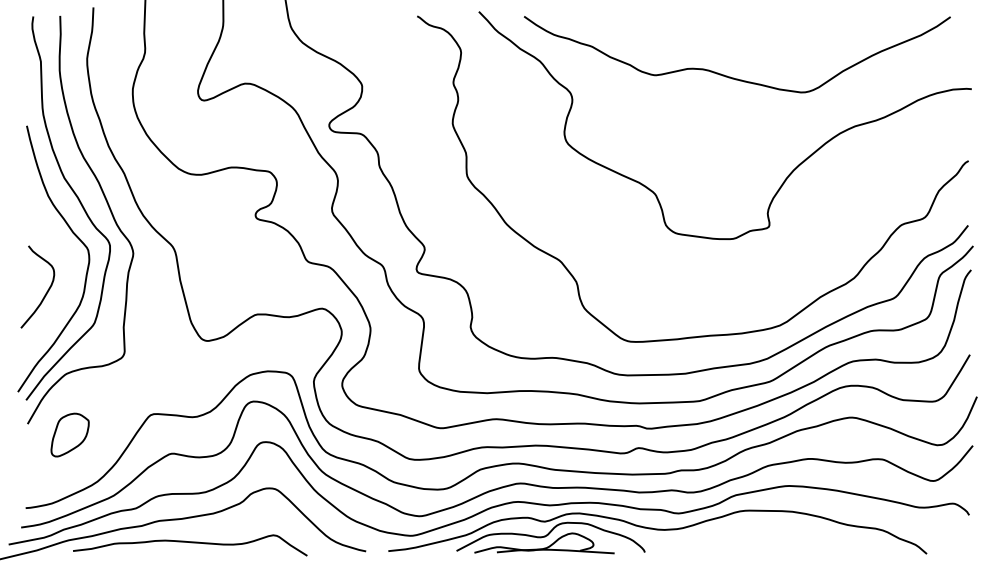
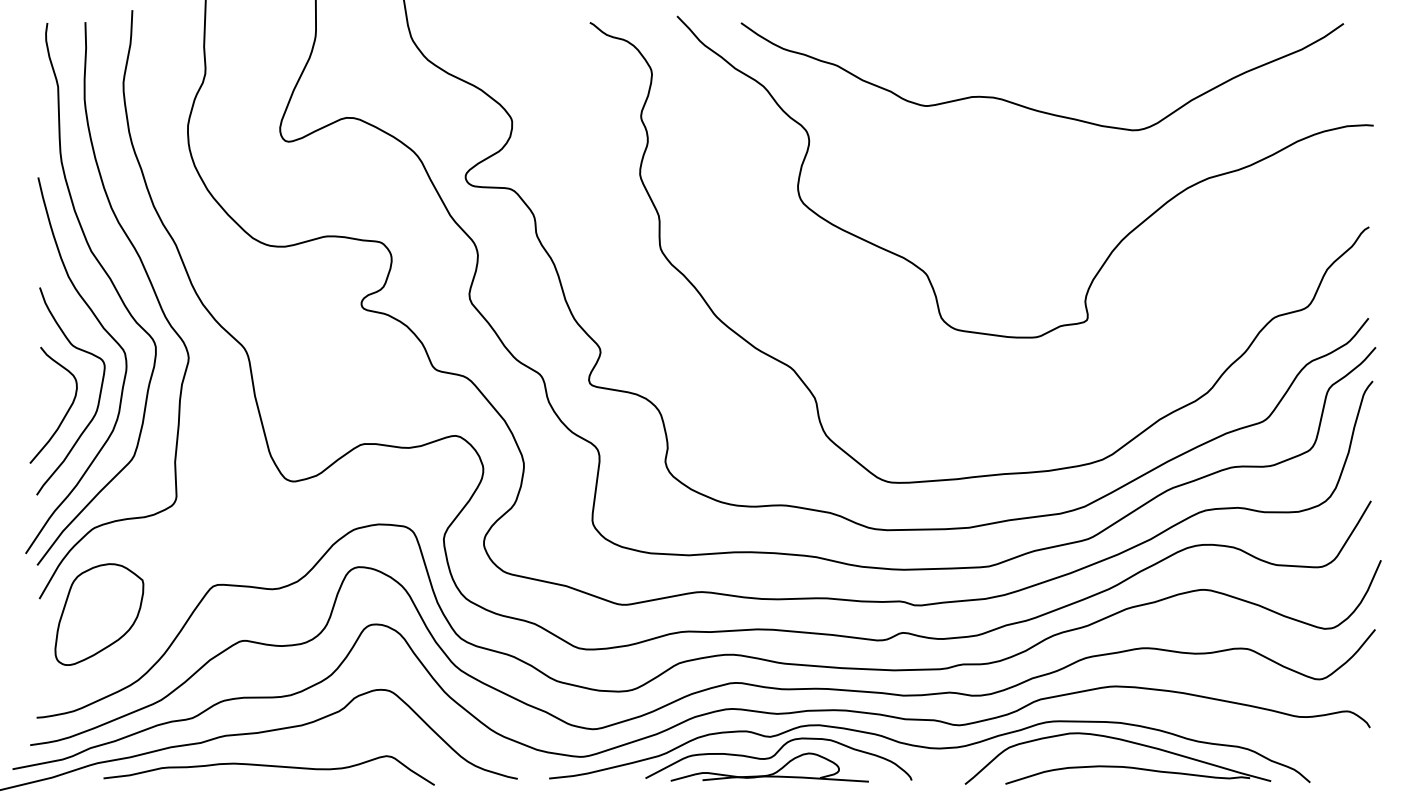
curve: (69, 281) -> (98, 397), added
part: (70, 435) -> (99, 614), size x1.67
part: (790, 541) -> (1117, 765), added

